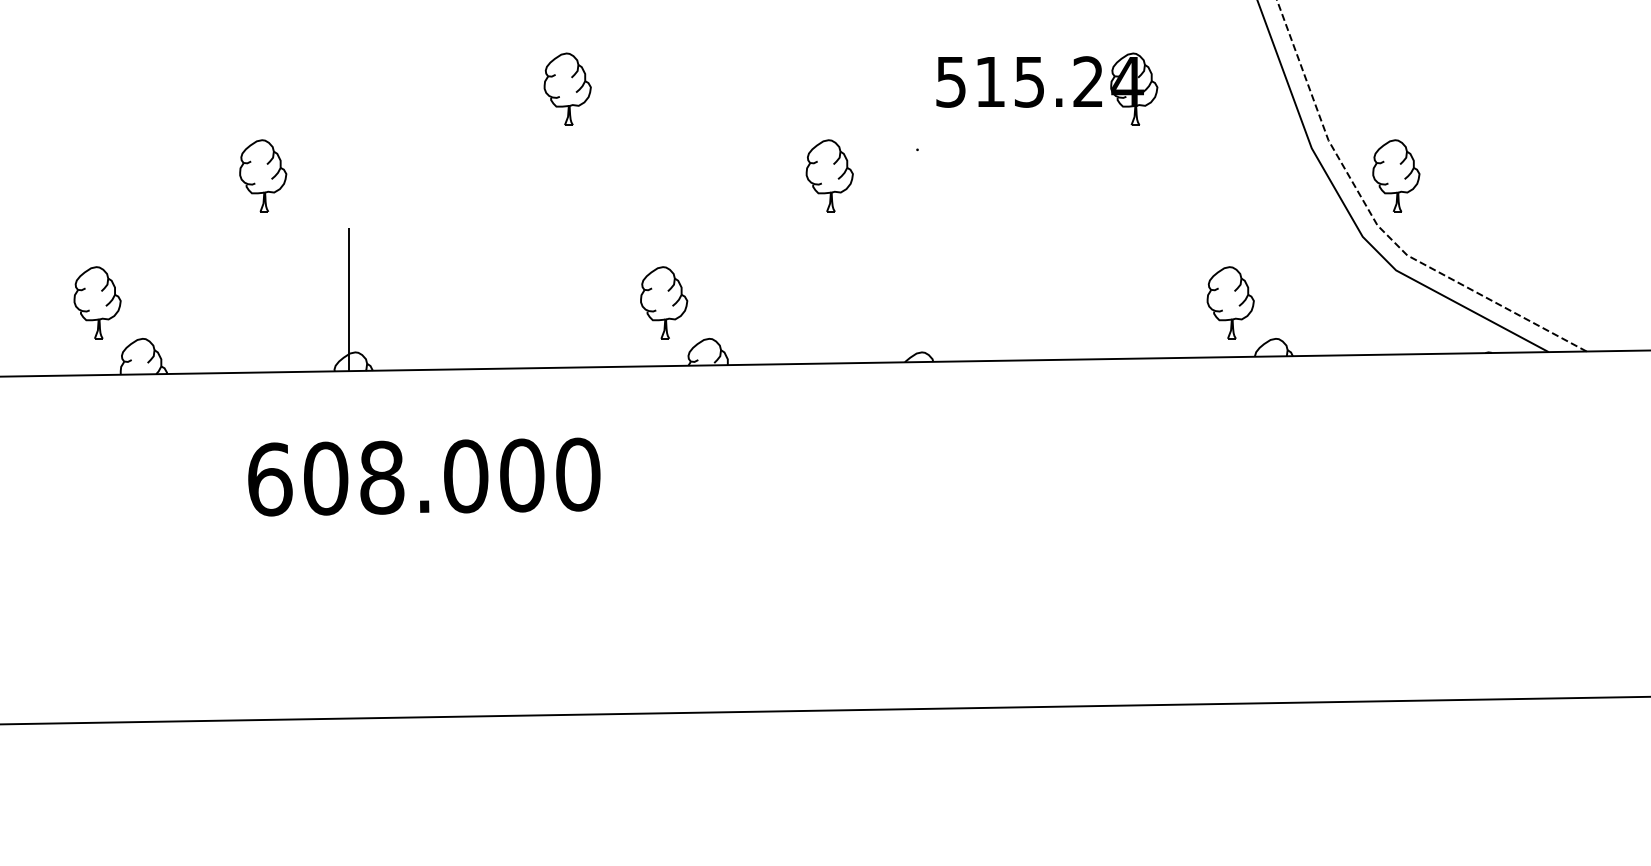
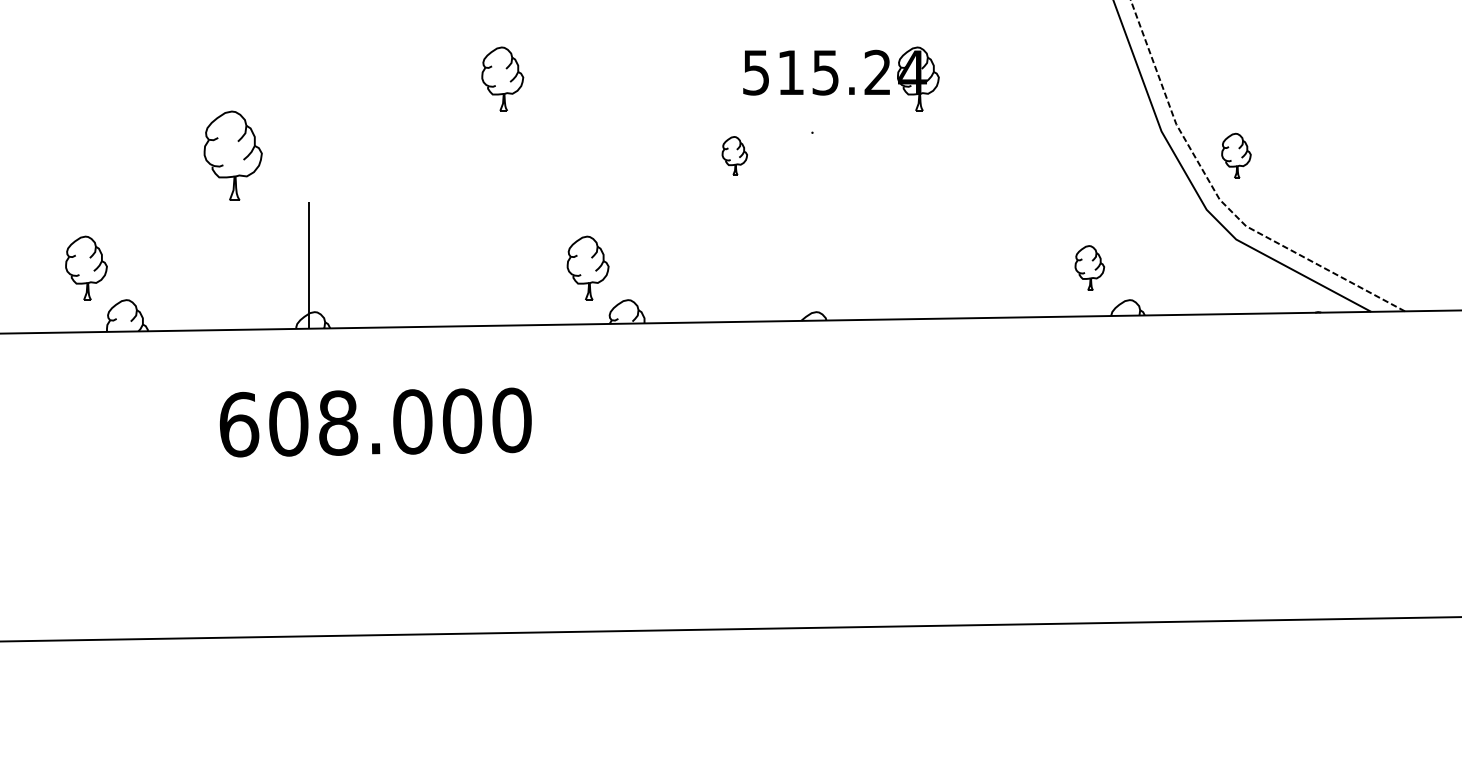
part: (1047, 88) -> (841, 78), moved
part: (262, 175) -> (232, 155), size x1.4
part: (829, 175) -> (734, 155), size x0.6
part: (1396, 175) -> (1236, 155), size x0.7
part: (1230, 301) -> (1089, 267), size x0.7

